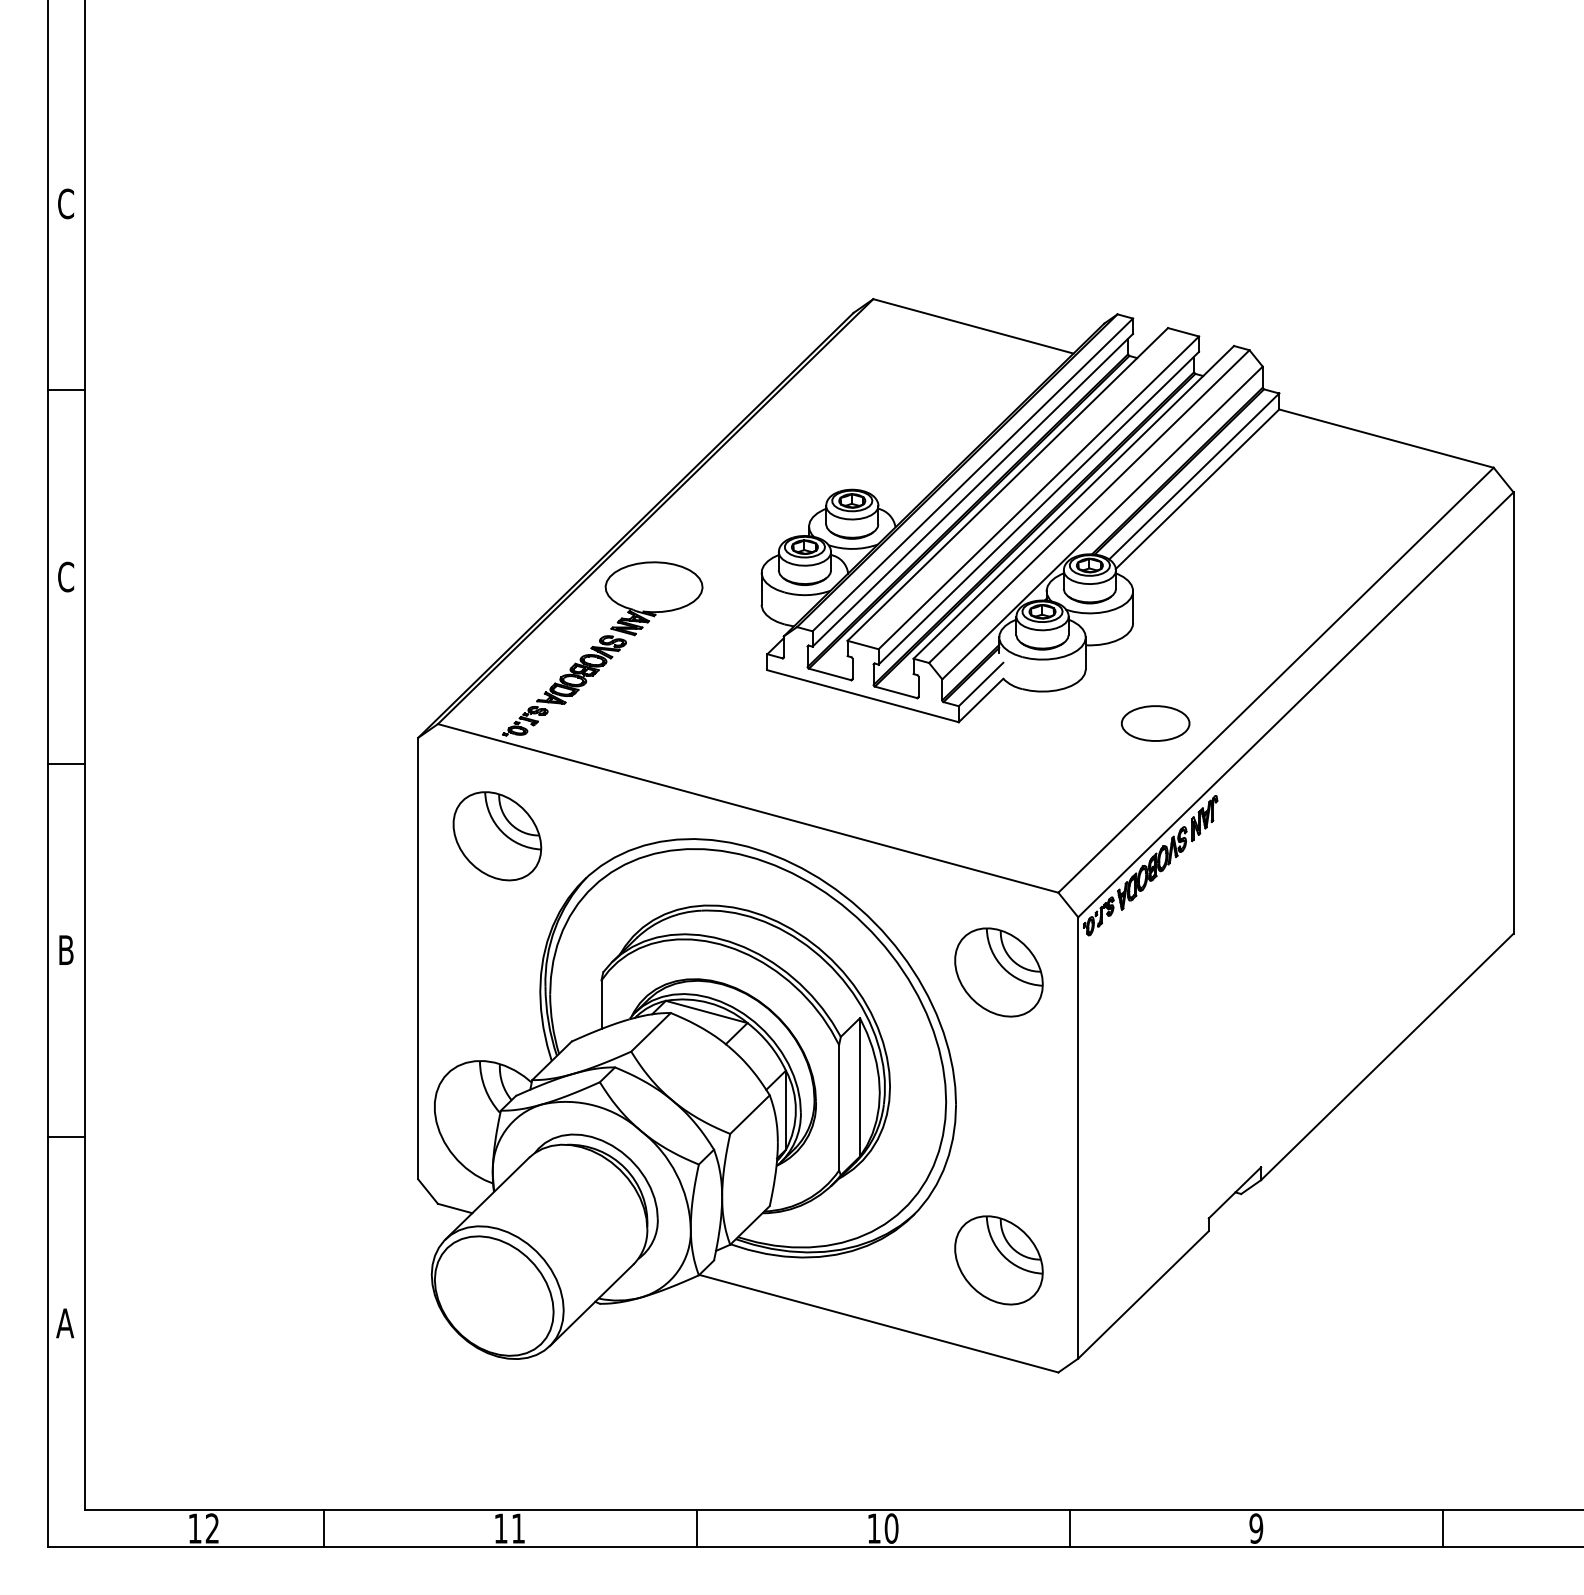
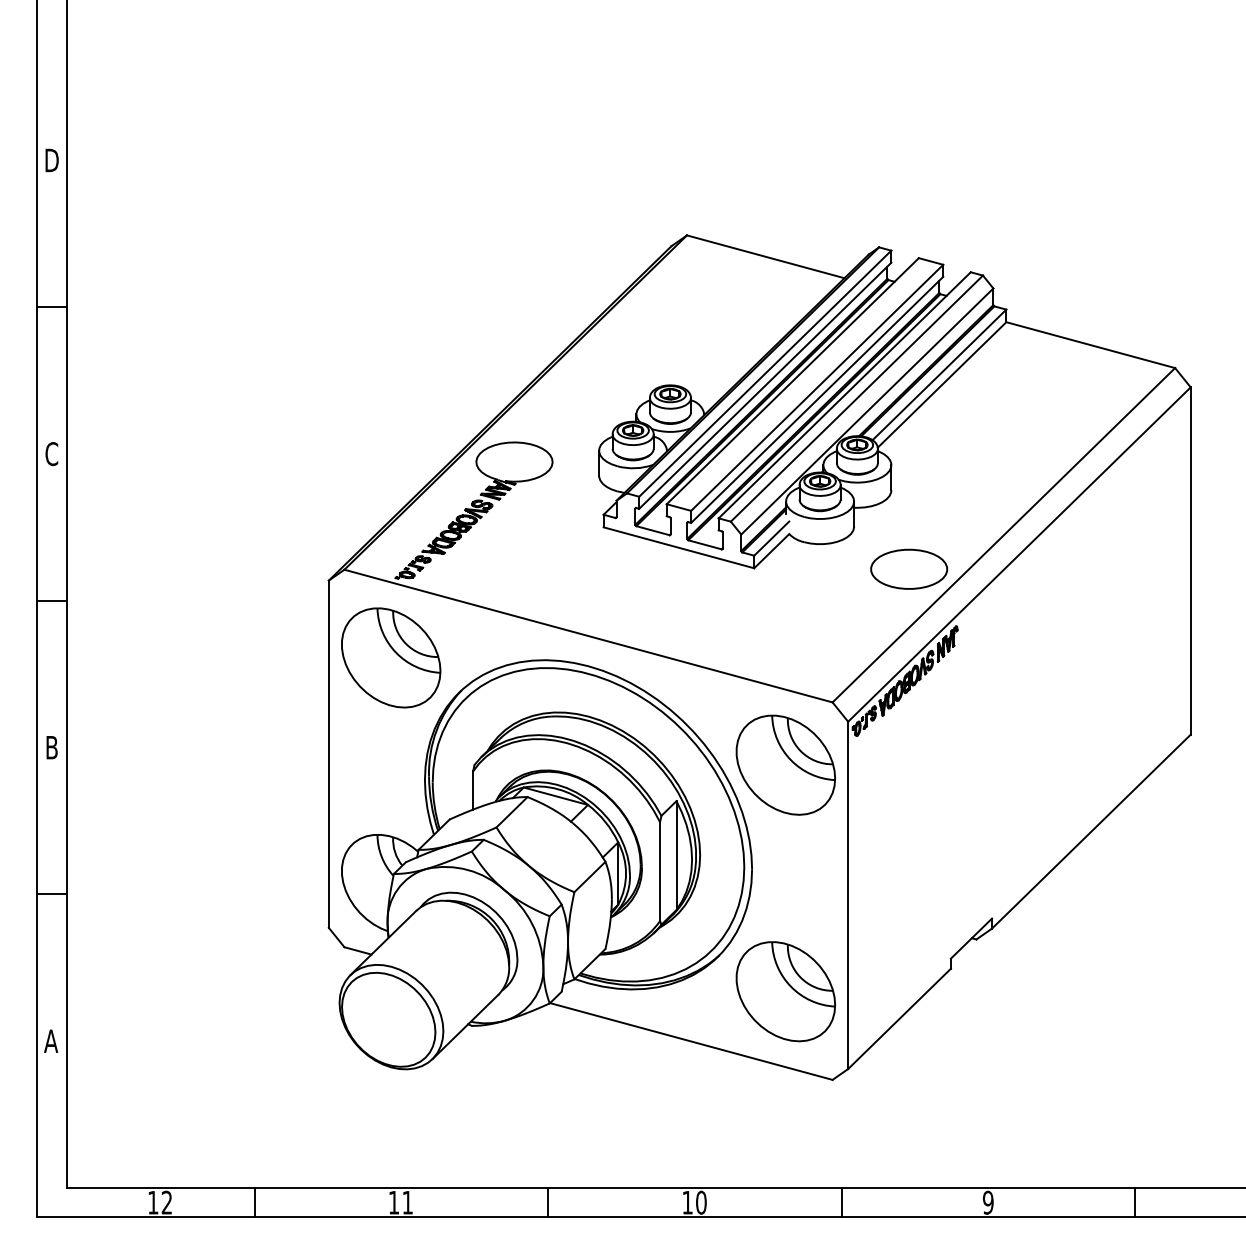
text: (66, 203) -> (52, 160), C -> D
part: (1155, 723) -> (909, 569), size x1.43
part: (497, 836) -> (391, 658), size x1.43
part: (998, 972) -> (785, 765), size x1.43
part: (998, 1260) -> (785, 991), size x1.43

